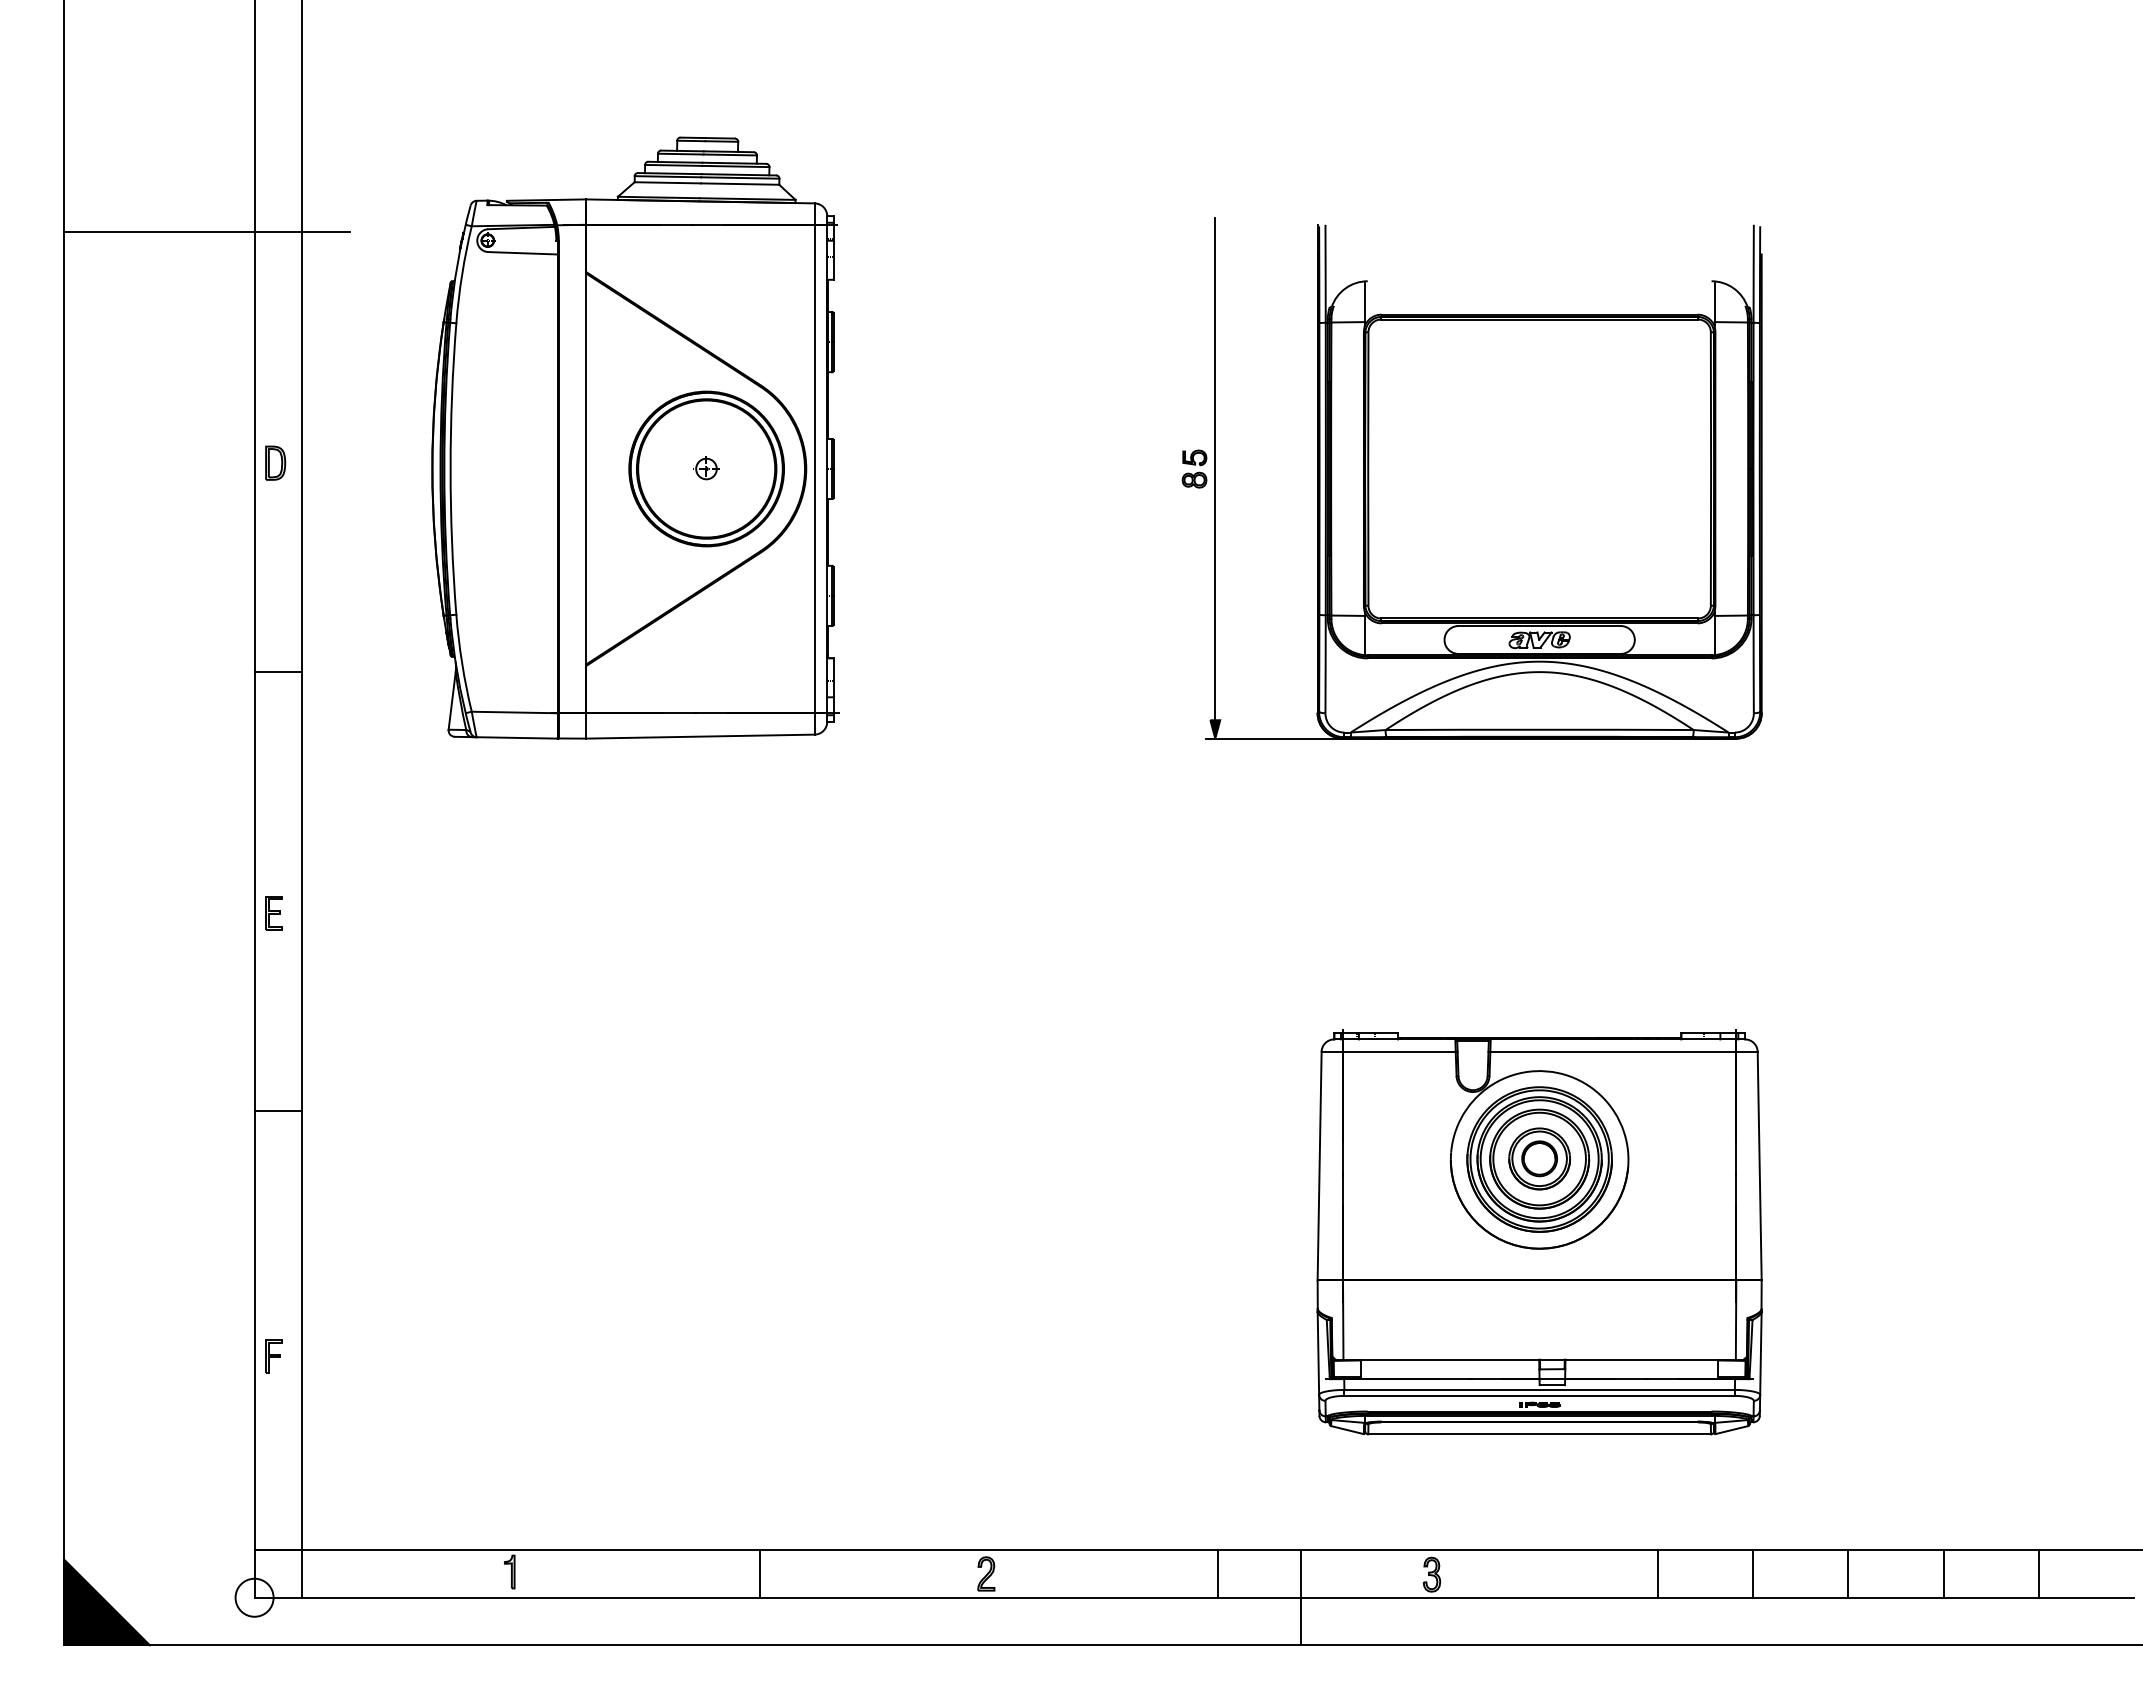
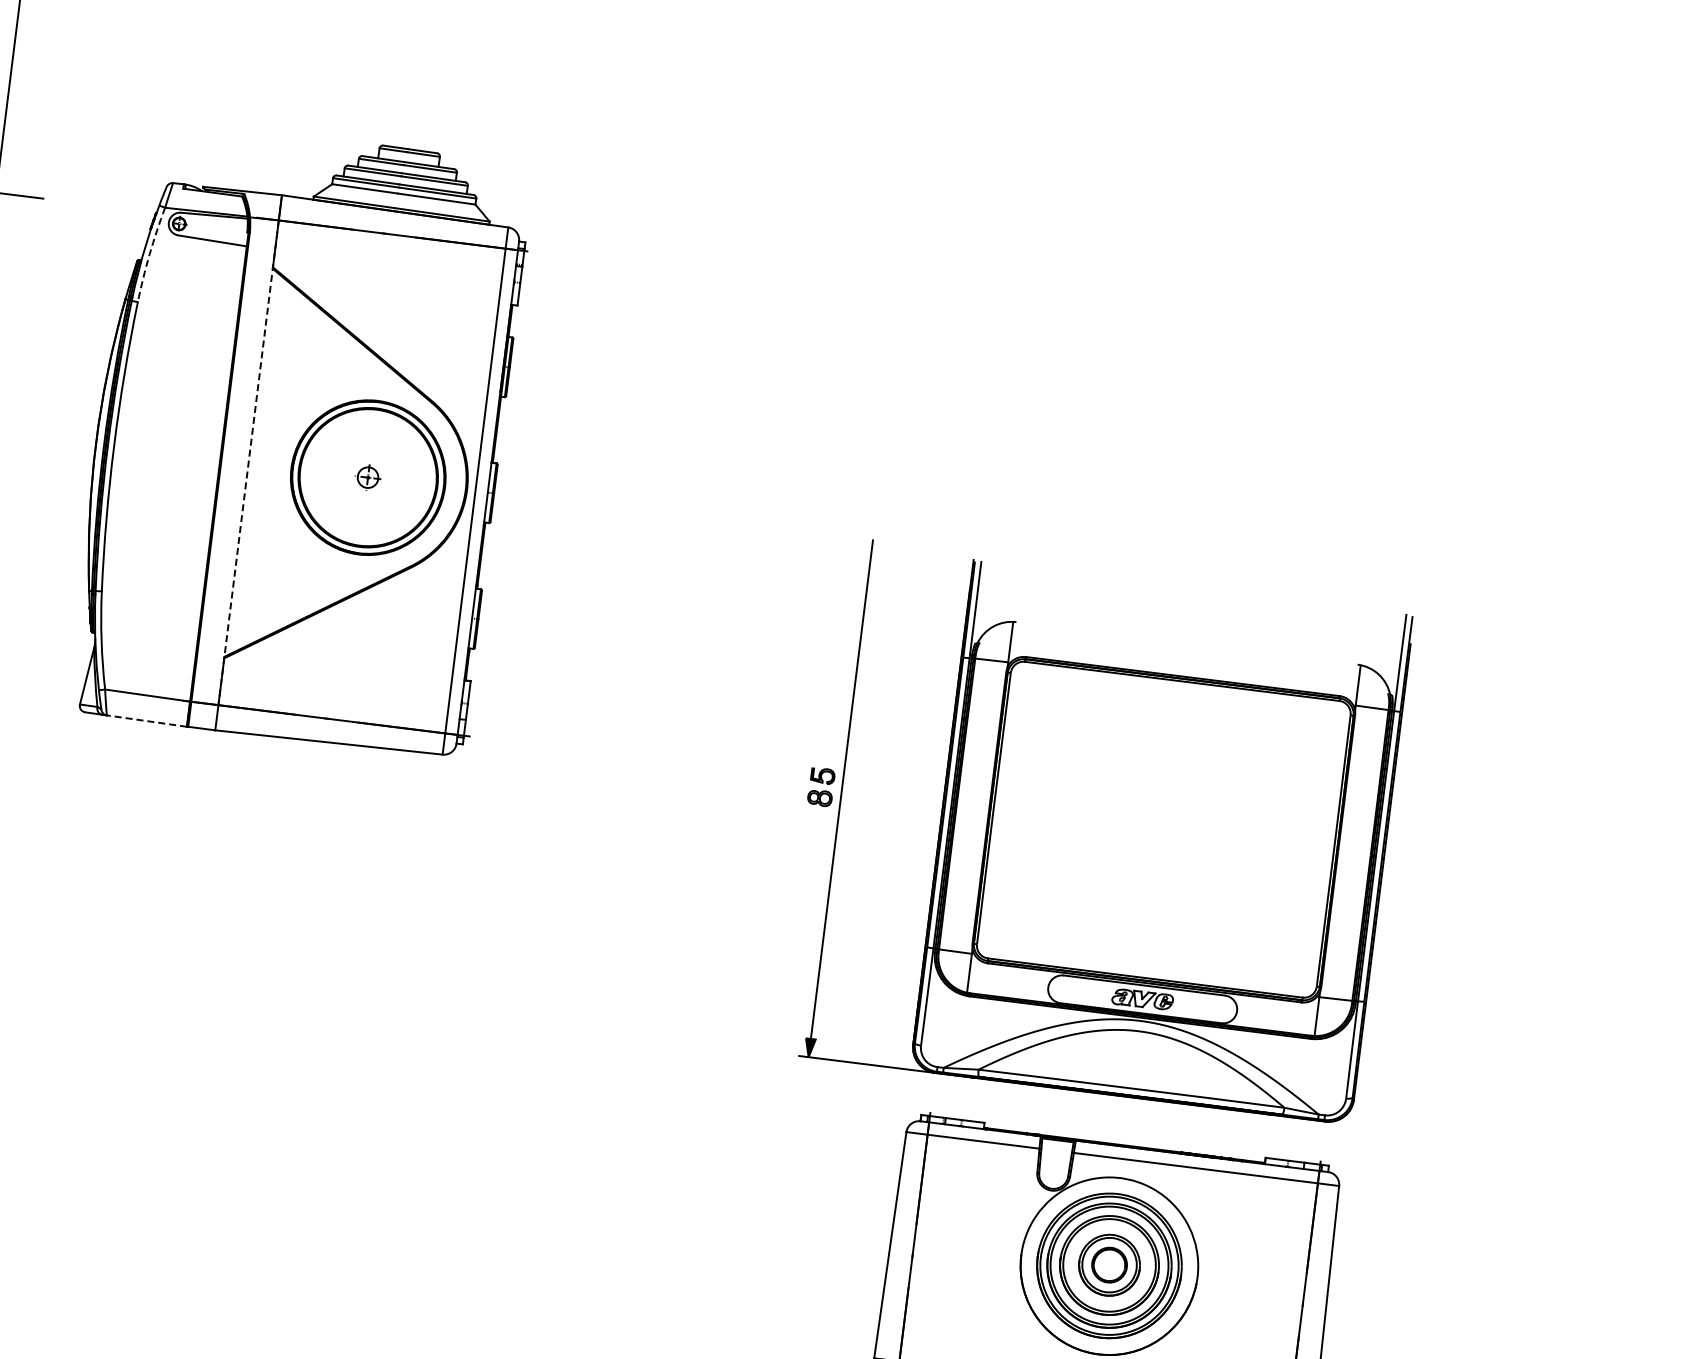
arc: (462, 274) -> (149, 254), solid -> dashed
line: (586, 469) -> (248, 463), solid -> dashed
part: (1471, 478) -> (1095, 830), moved
line: (516, 737) -> (146, 720), solid -> dashed

